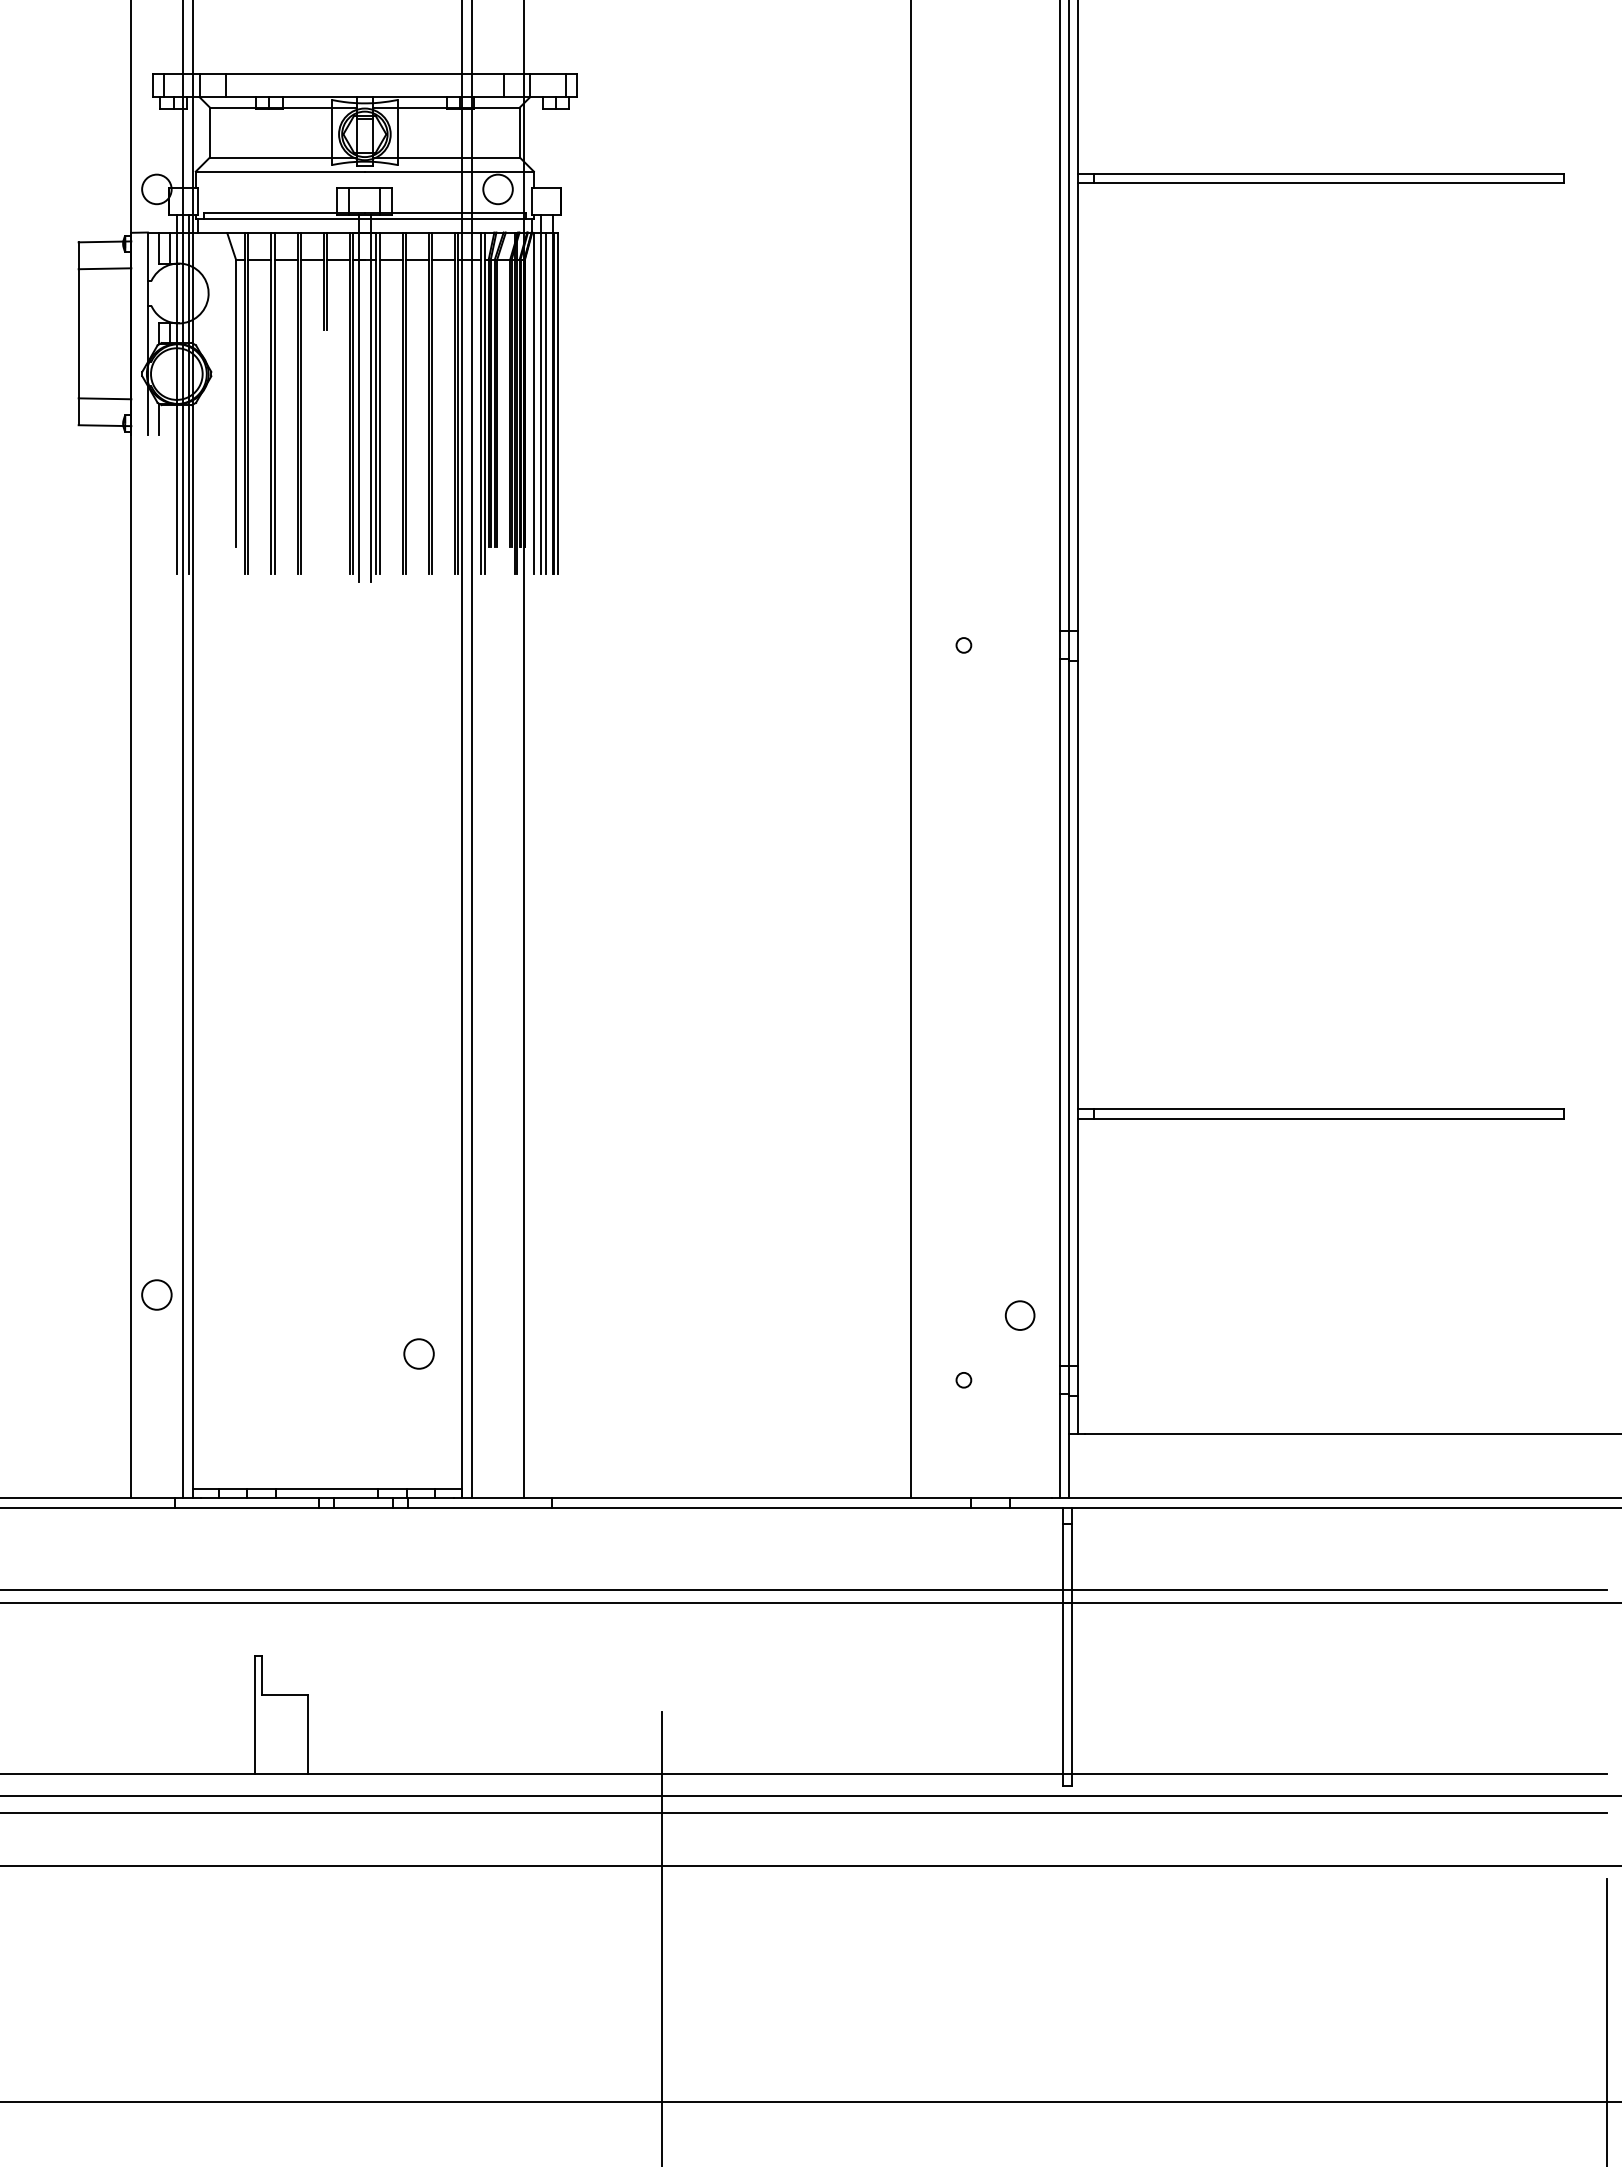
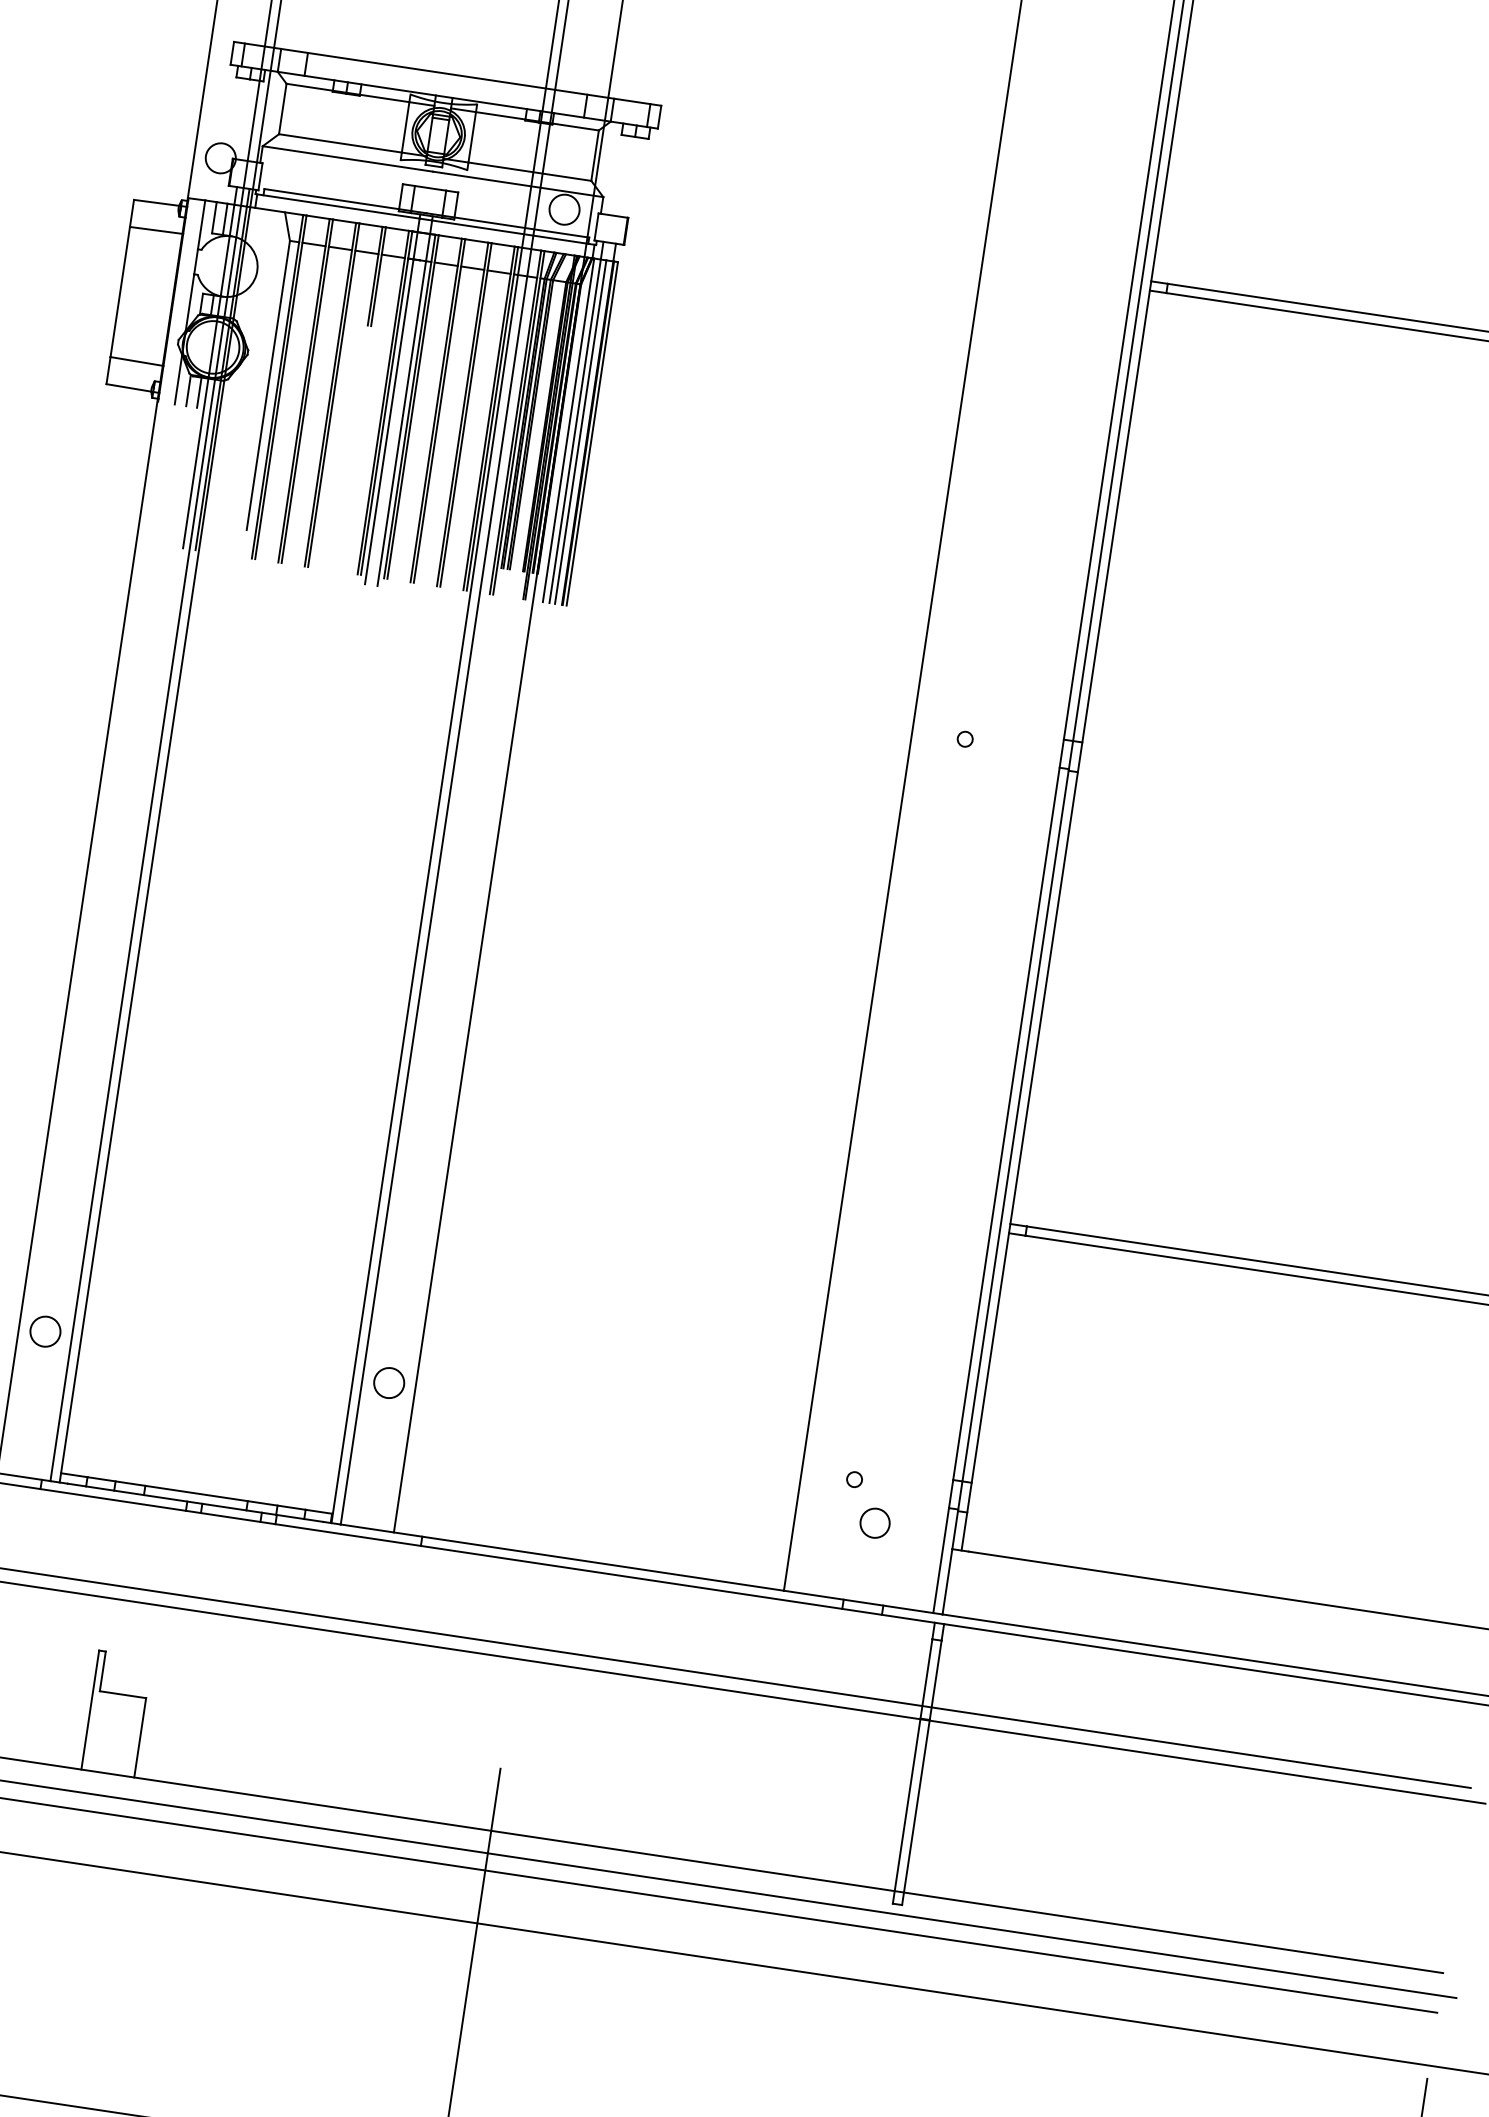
line: (170, 419) -> (199, 392), added
circle: (156, 1294) -> (45, 1331), moved
circle: (1019, 1315) -> (874, 1523), moved
circle: (418, 1353) -> (388, 1382), moved

